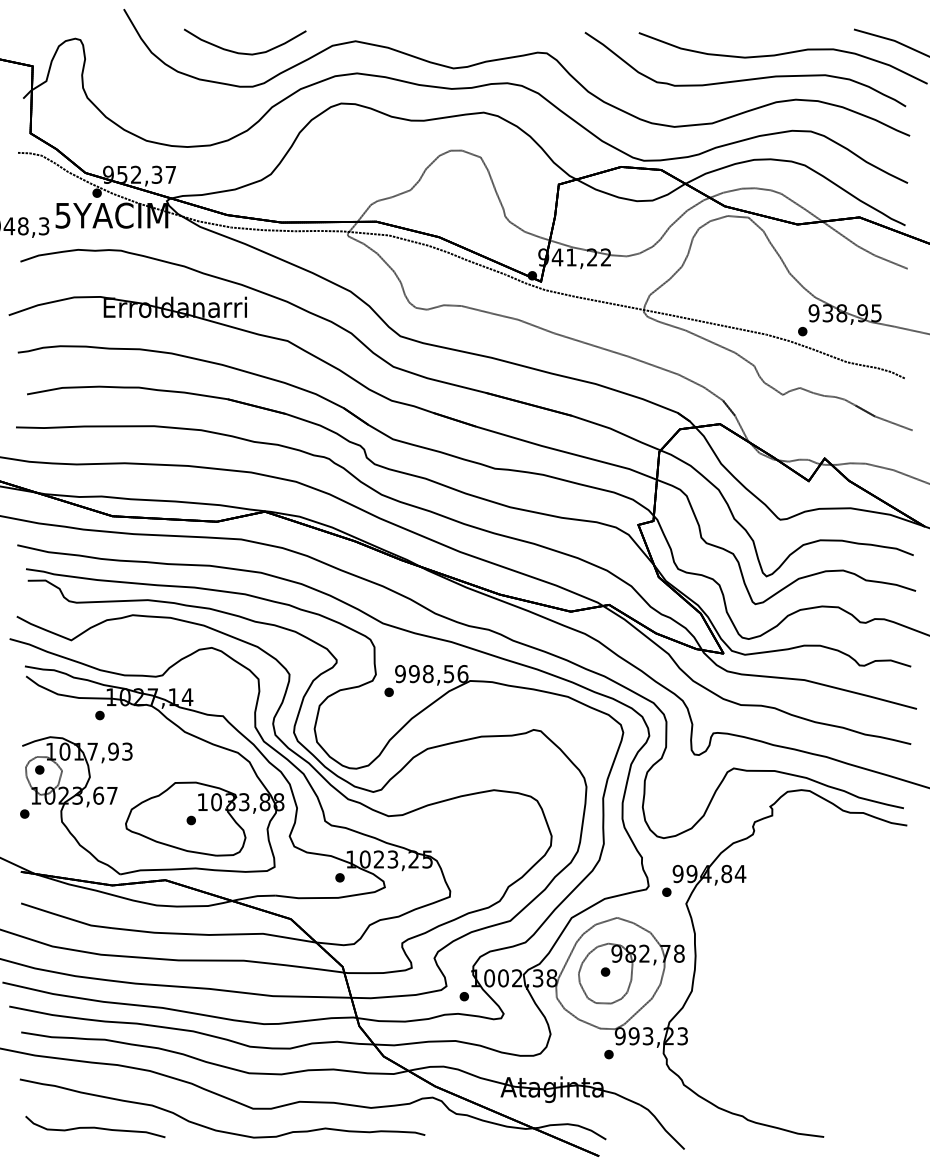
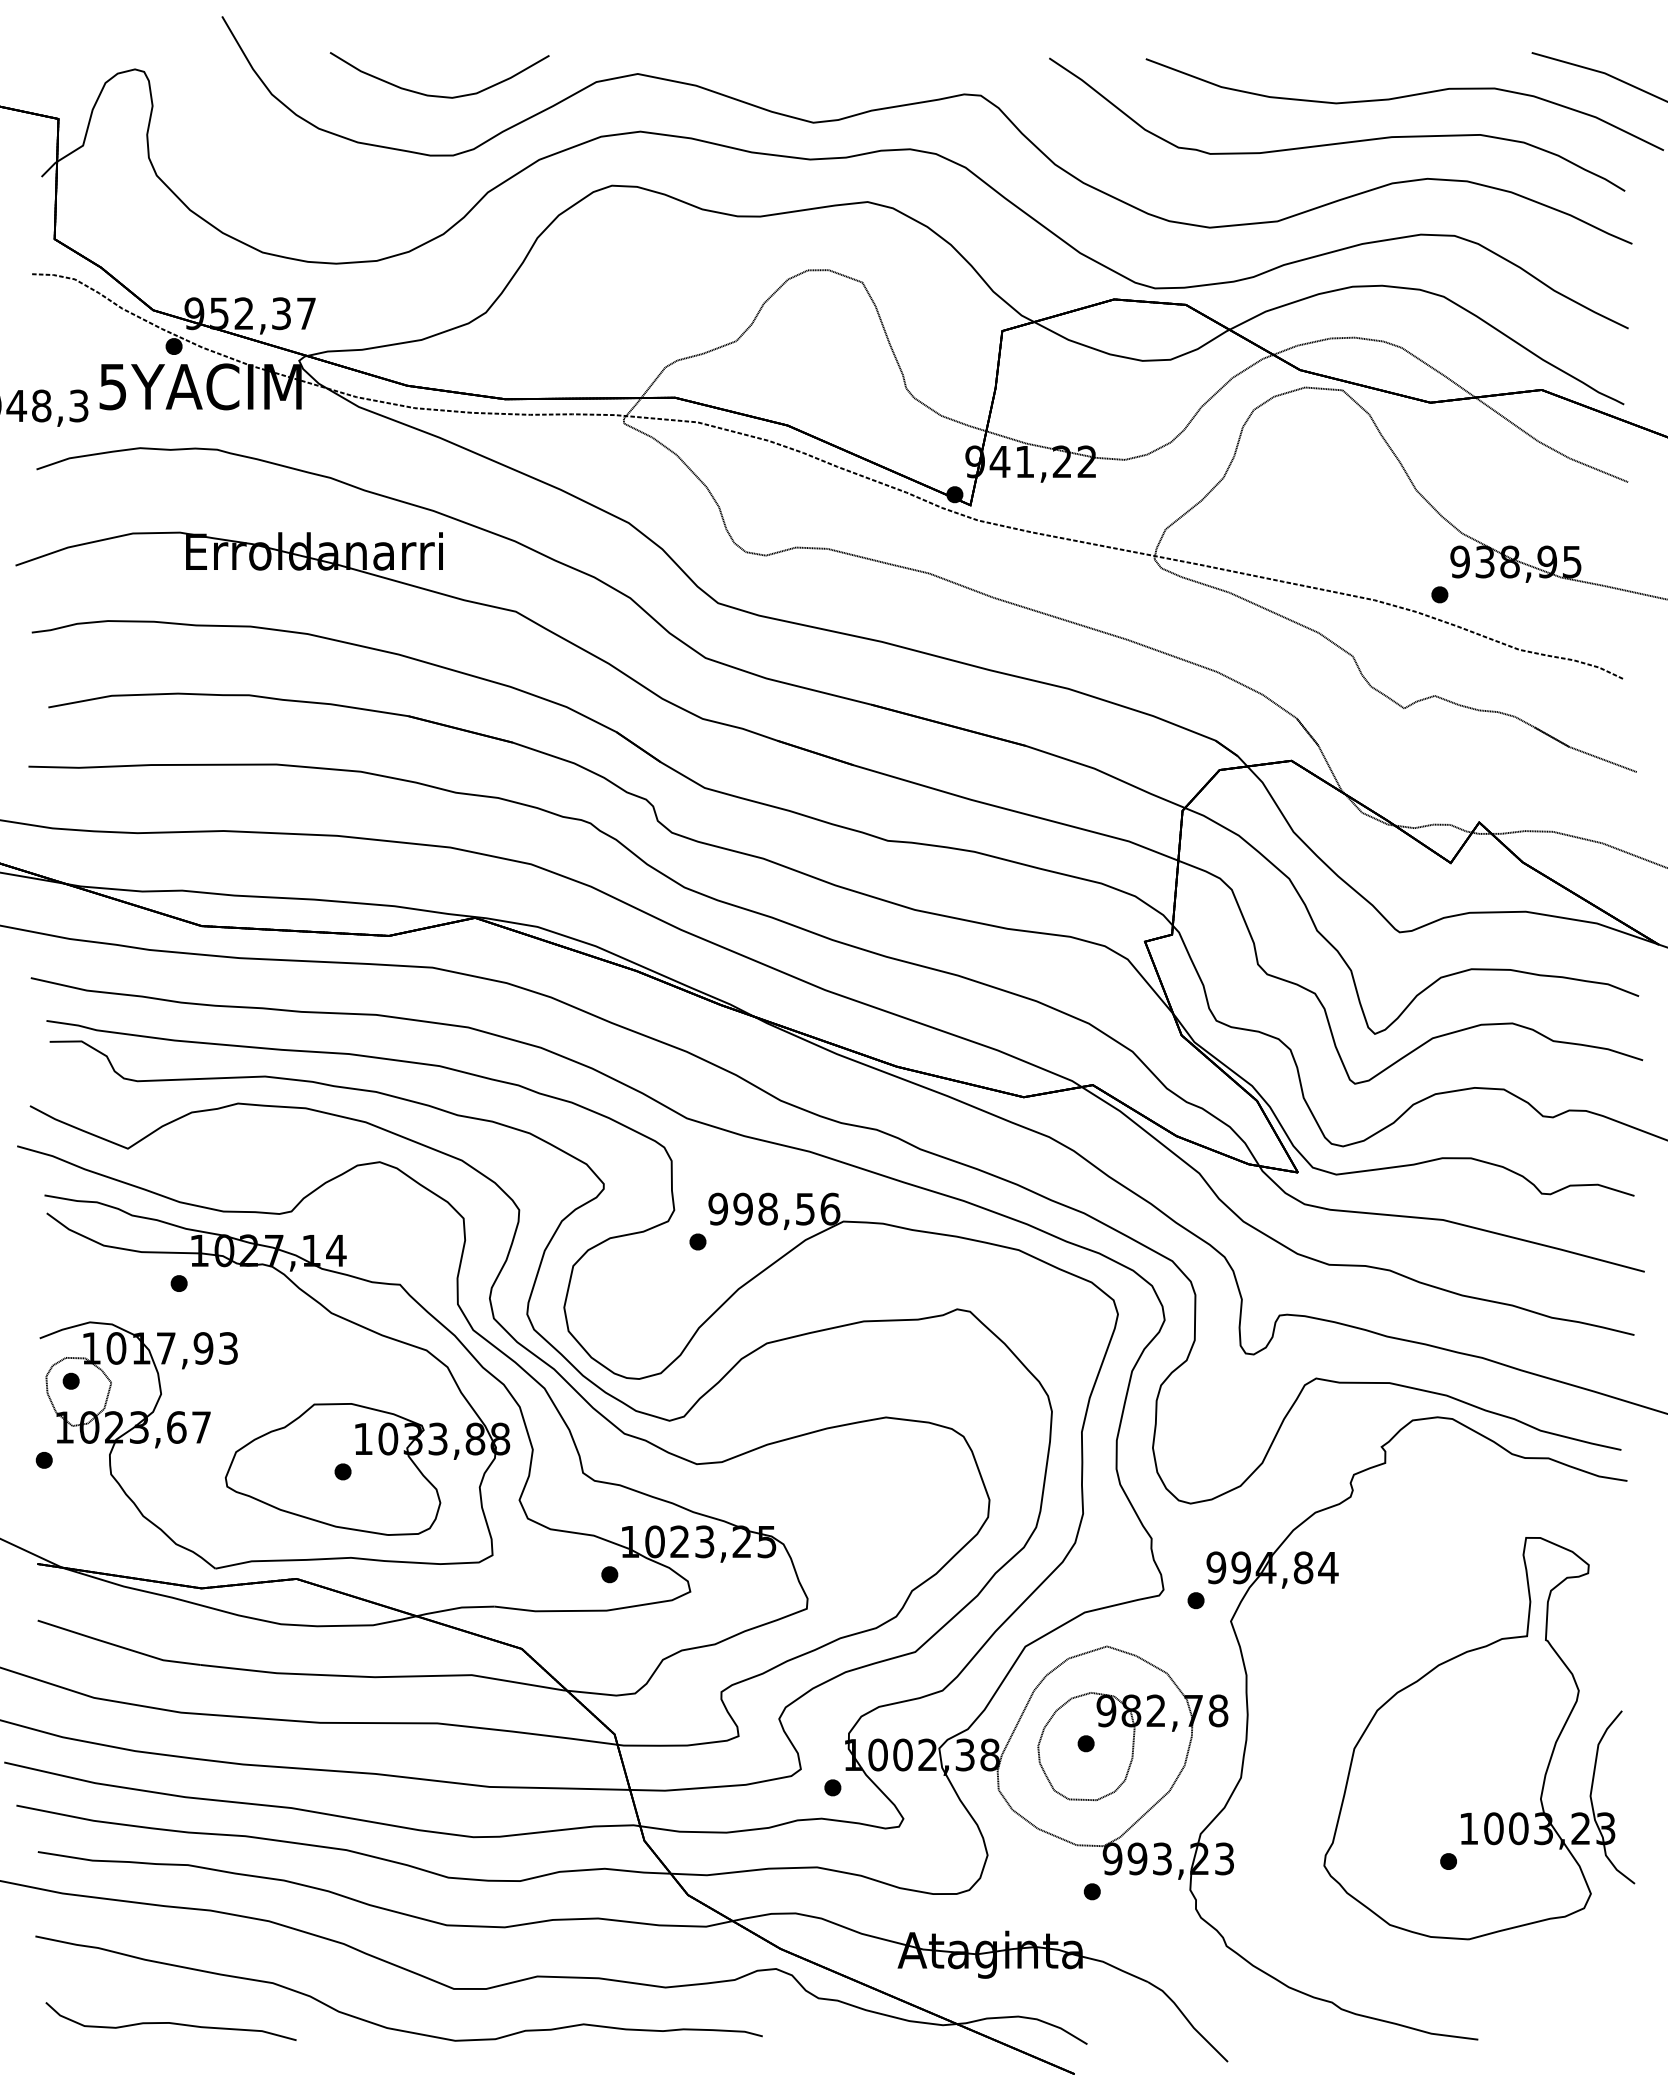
part: (824, 968) -> (1478, 1737), added

